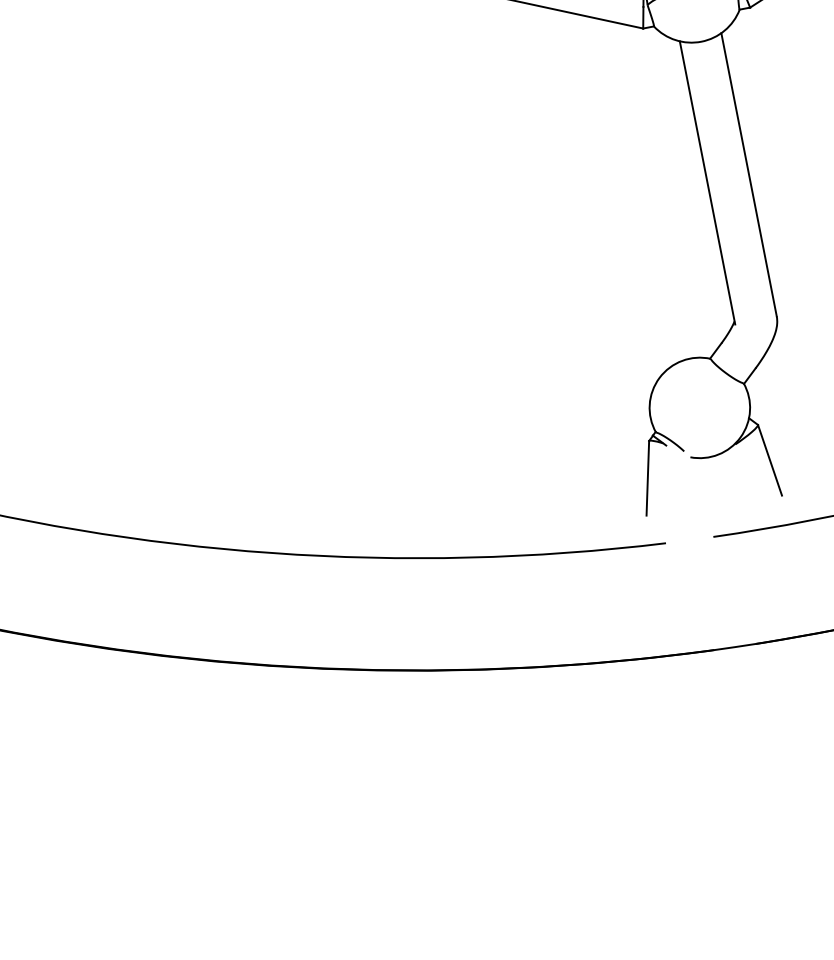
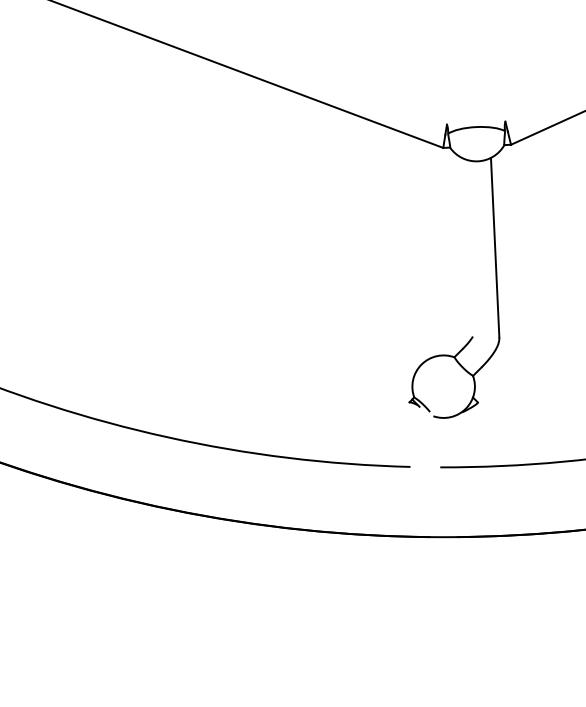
line: (706, 182) -> (468, 248), removed
line: (769, 460) -> (481, 425), removed
line: (648, 478) -> (405, 425), removed

